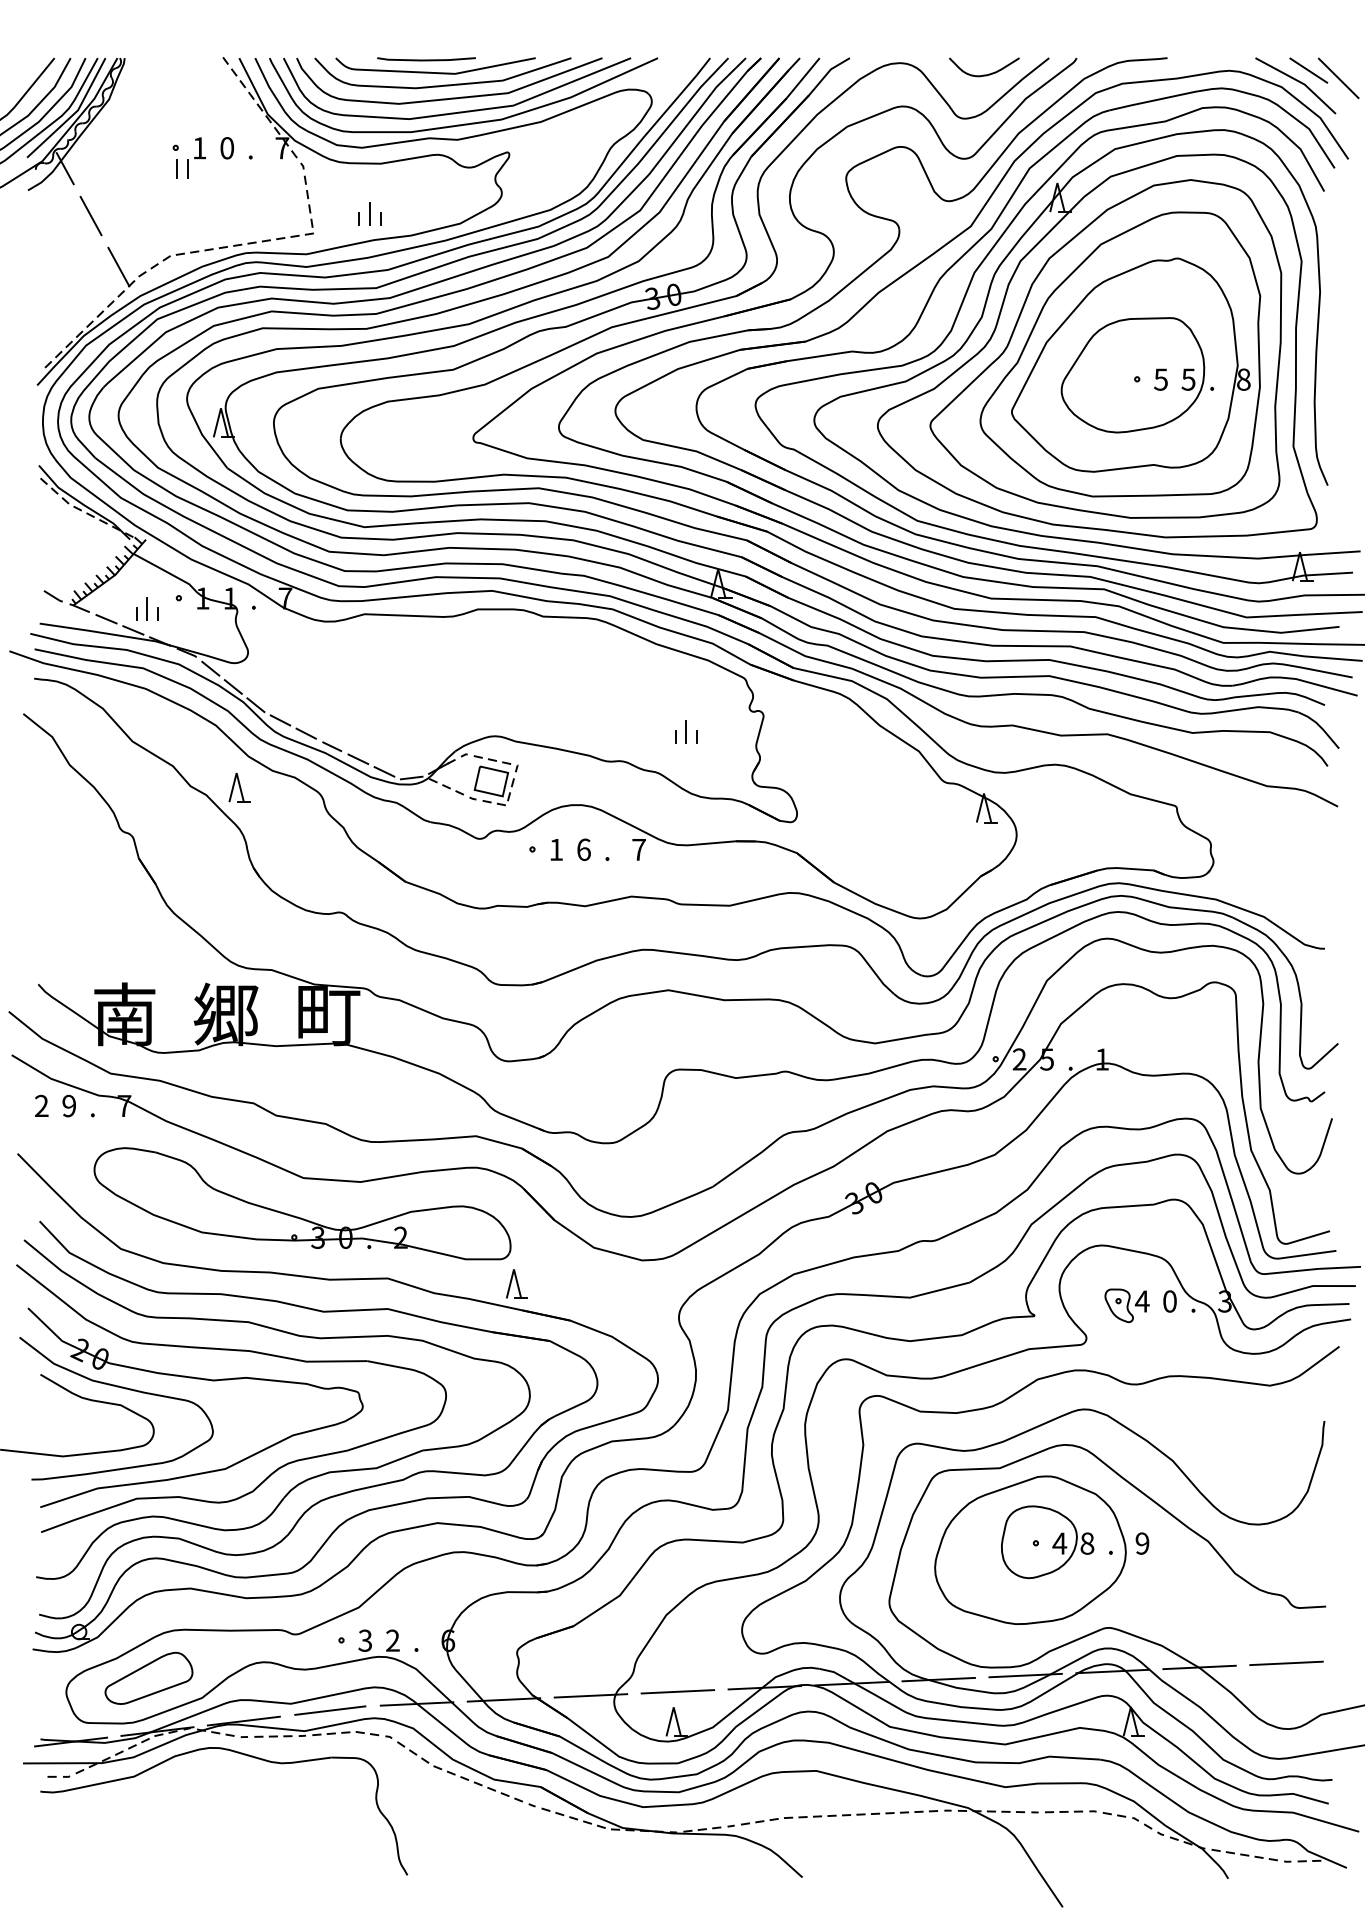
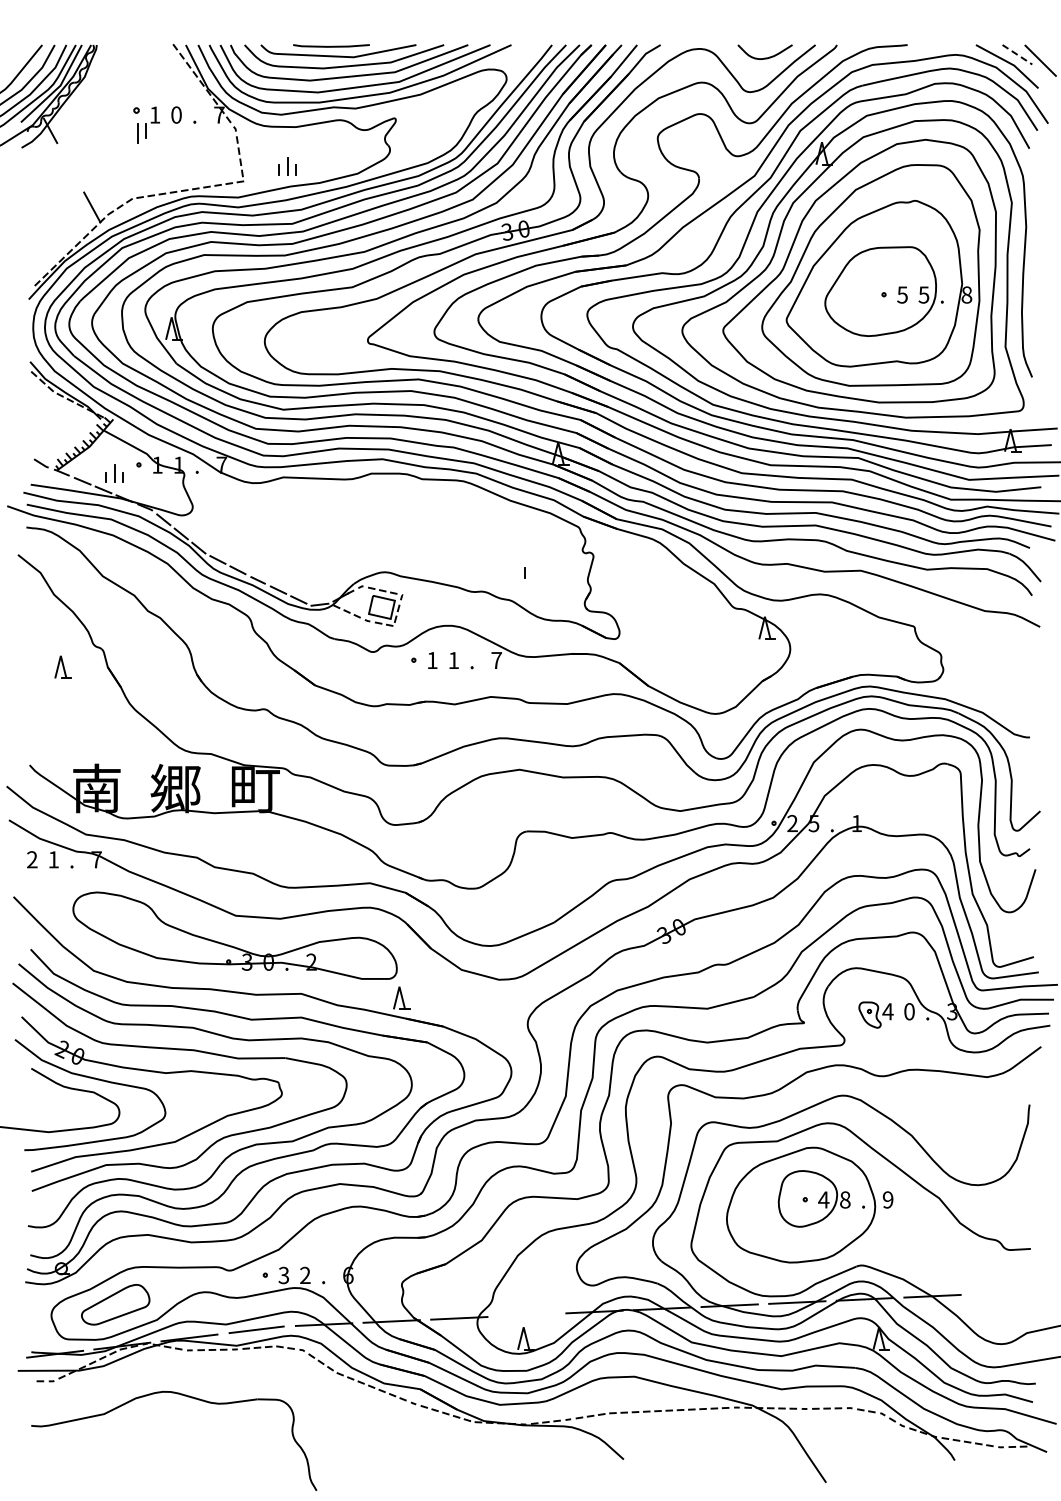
line: (1308, 70) -> (1017, 54), solid -> dashed
part: (175, 161) -> (136, 125), size x1.4
line: (90, 215) -> (70, 167), removed
part: (691, 732) -> (537, 569), removed
part: (238, 786) -> (62, 666), moved
text: (583, 849) -> (453, 660), 6 -> 1
text: (68, 1105) -> (53, 859), 9 -> 1
line: (1285, 1662) -> (999, 1292), removed
line: (677, 1690) -> (526, 1314), removed
part: (237, 1753) -> (184, 1396), moved

